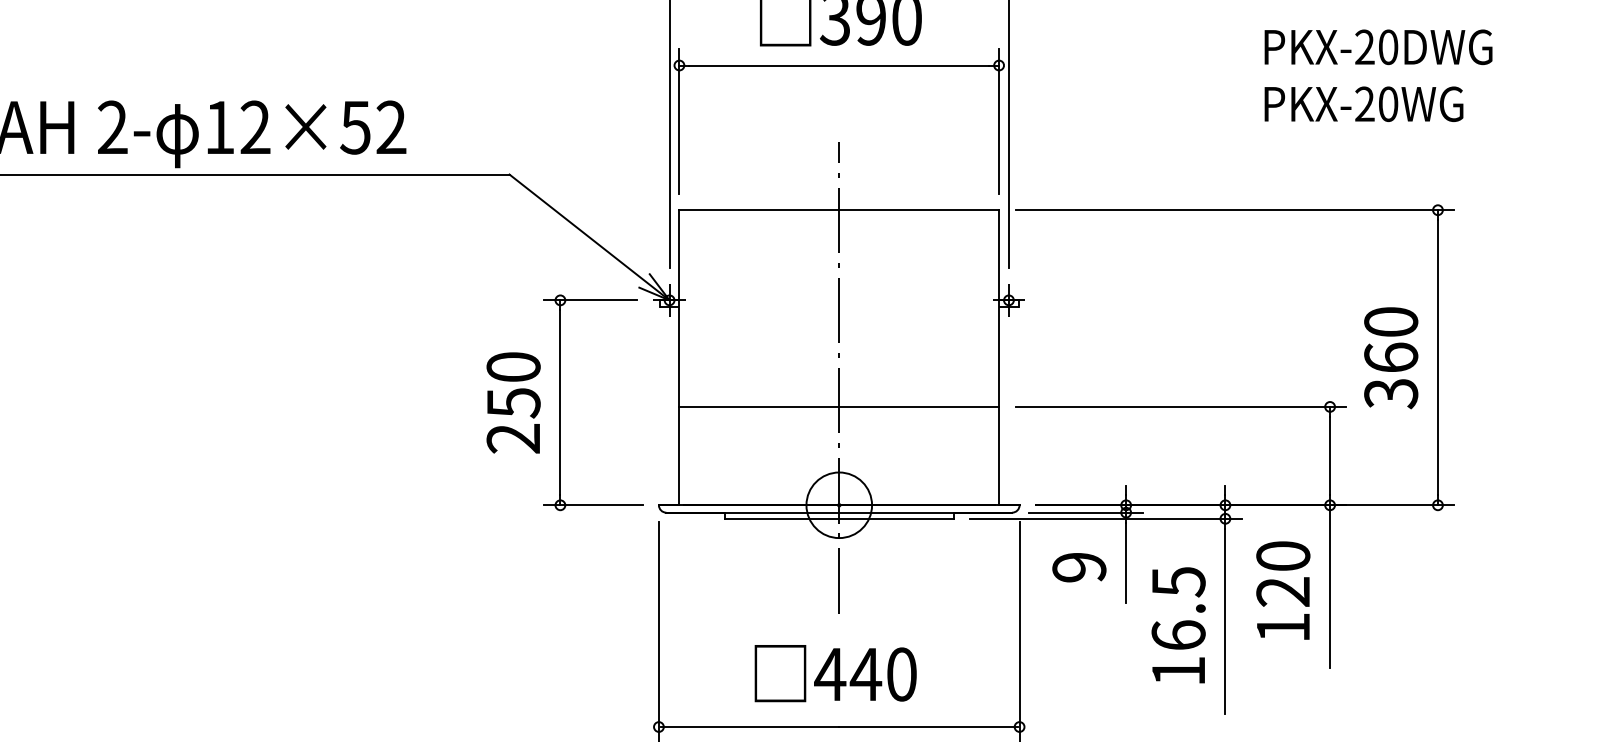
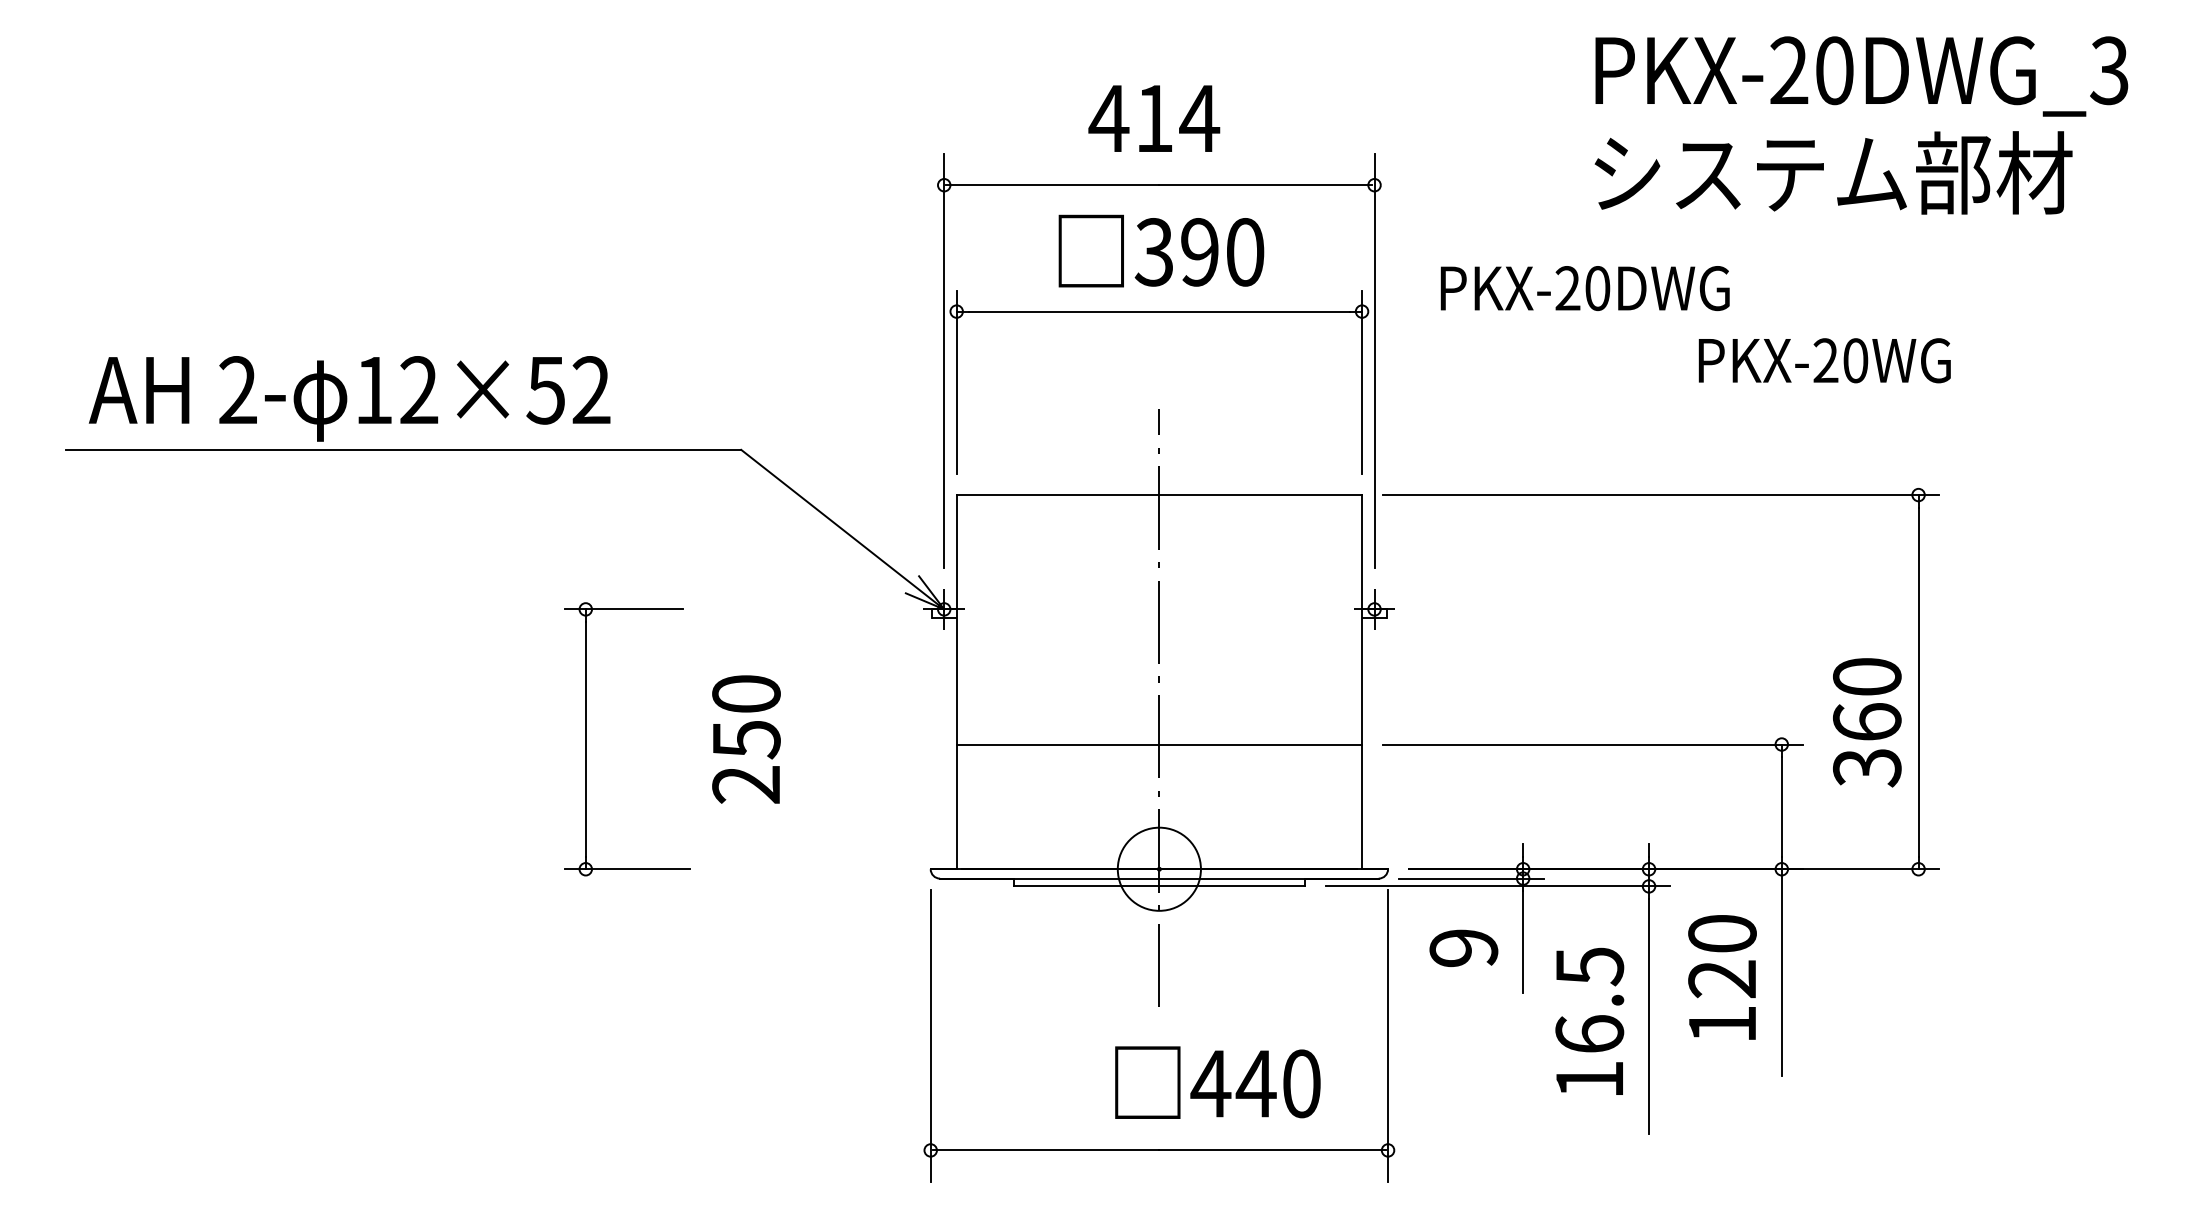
text: (1377, 47) -> (1584, 288), moved
text: (1391, 358) -> (1867, 722), moved
part: (560, 402) -> (586, 739), moved
text: (835, 673) -> (1217, 1082), moved

